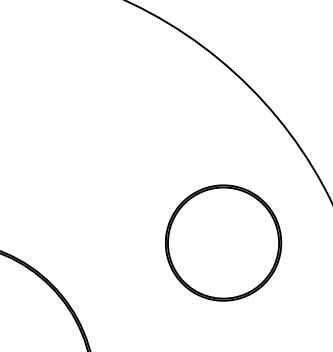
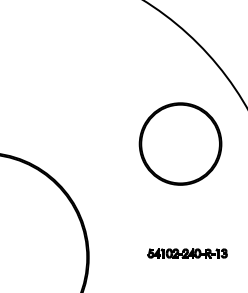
part: (223, 242) -> (180, 143), moved

